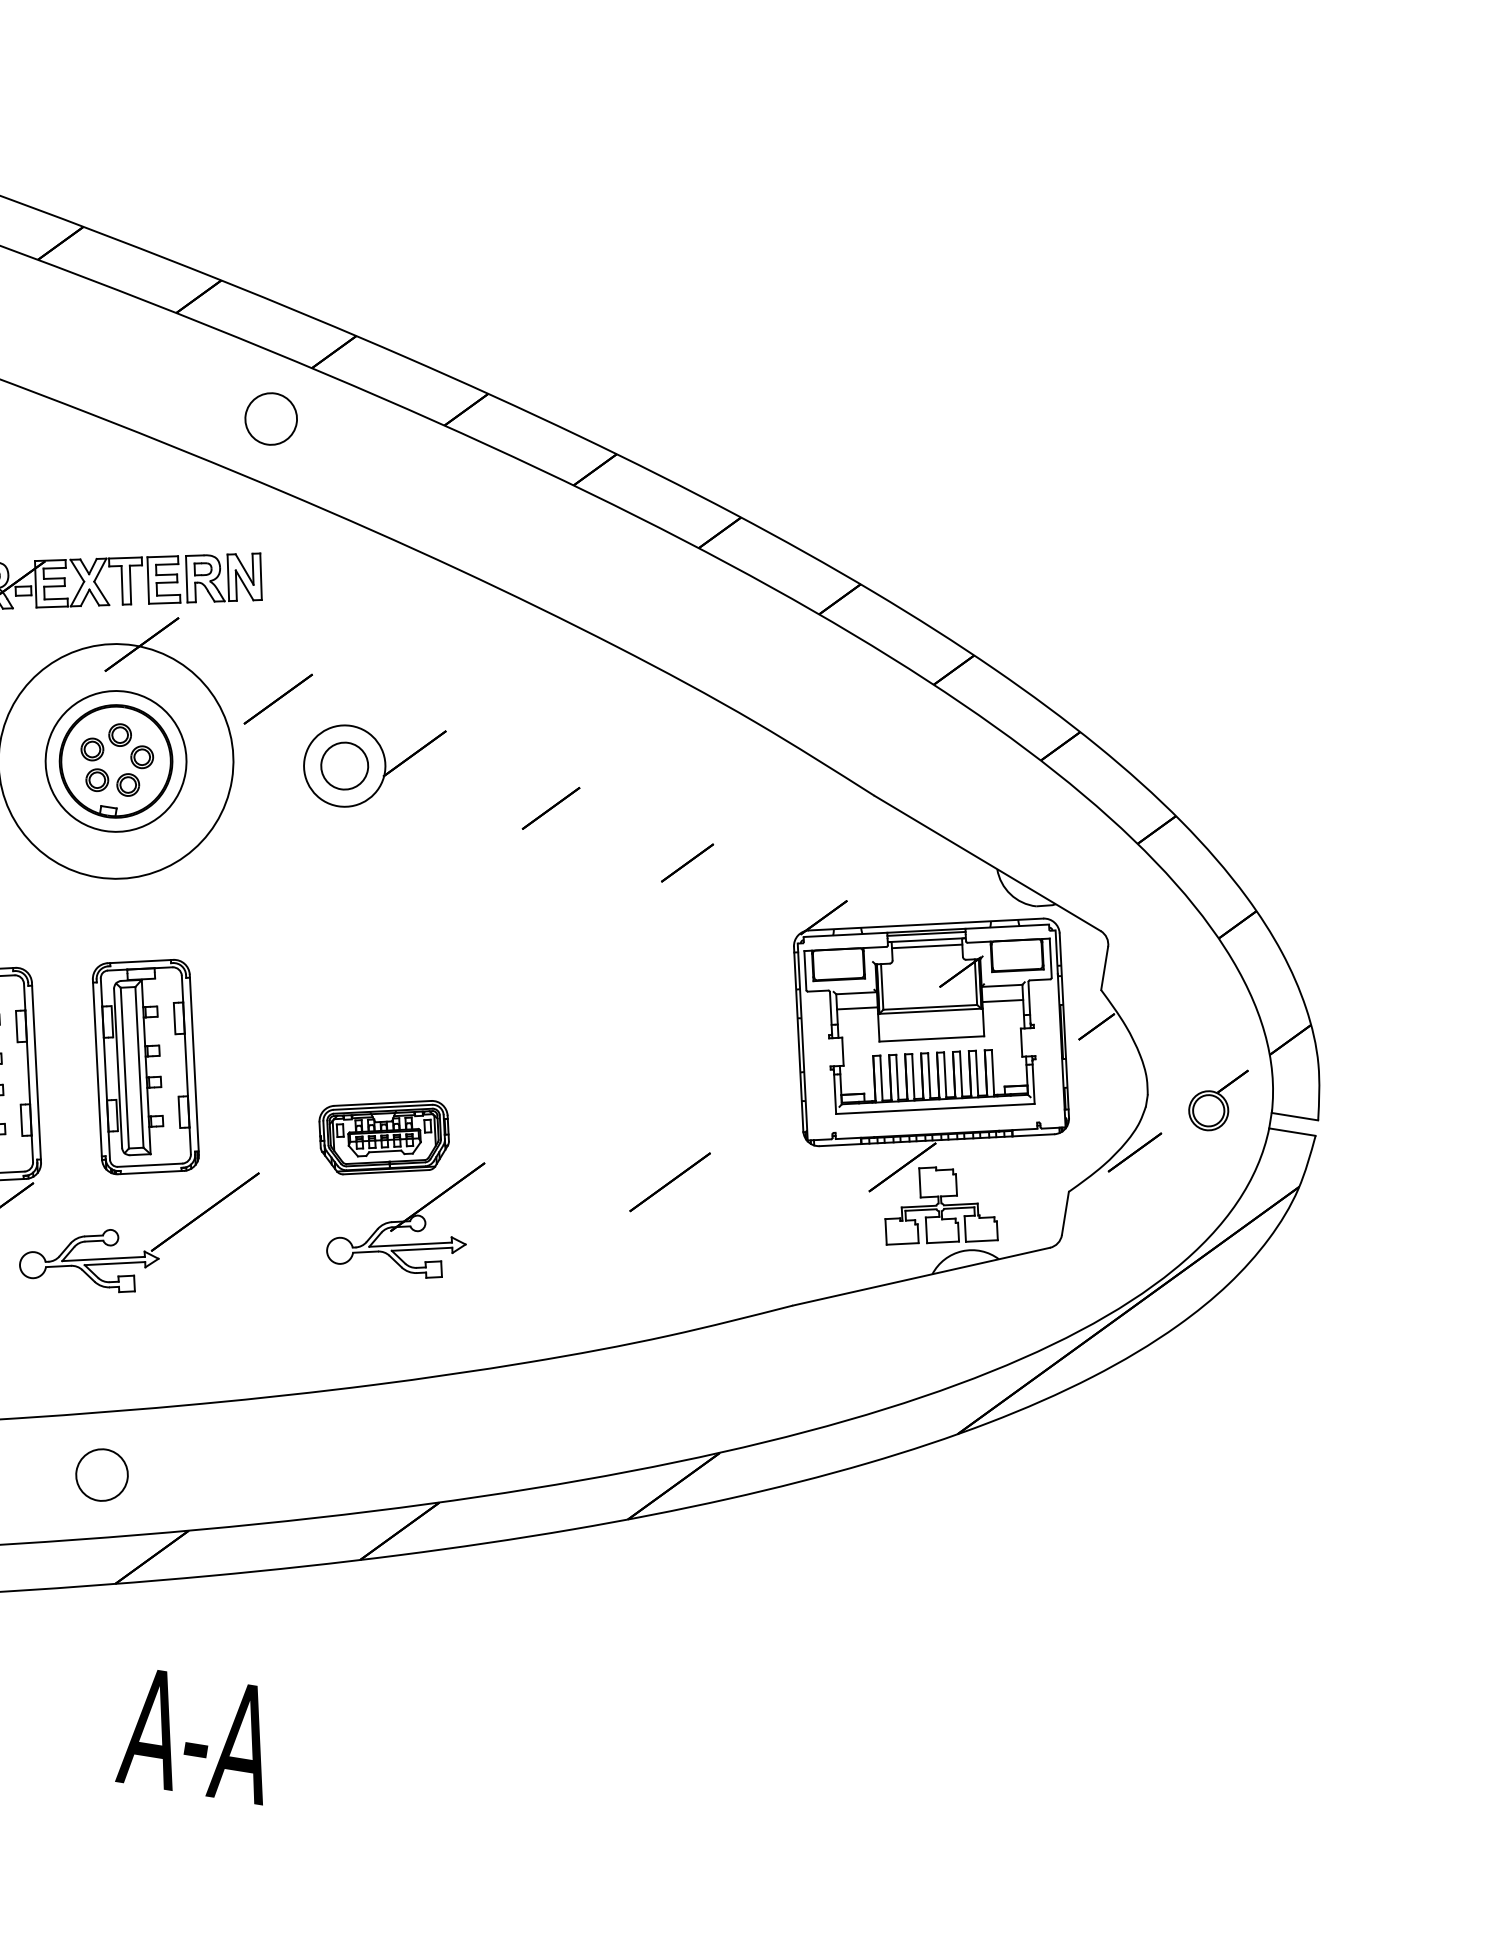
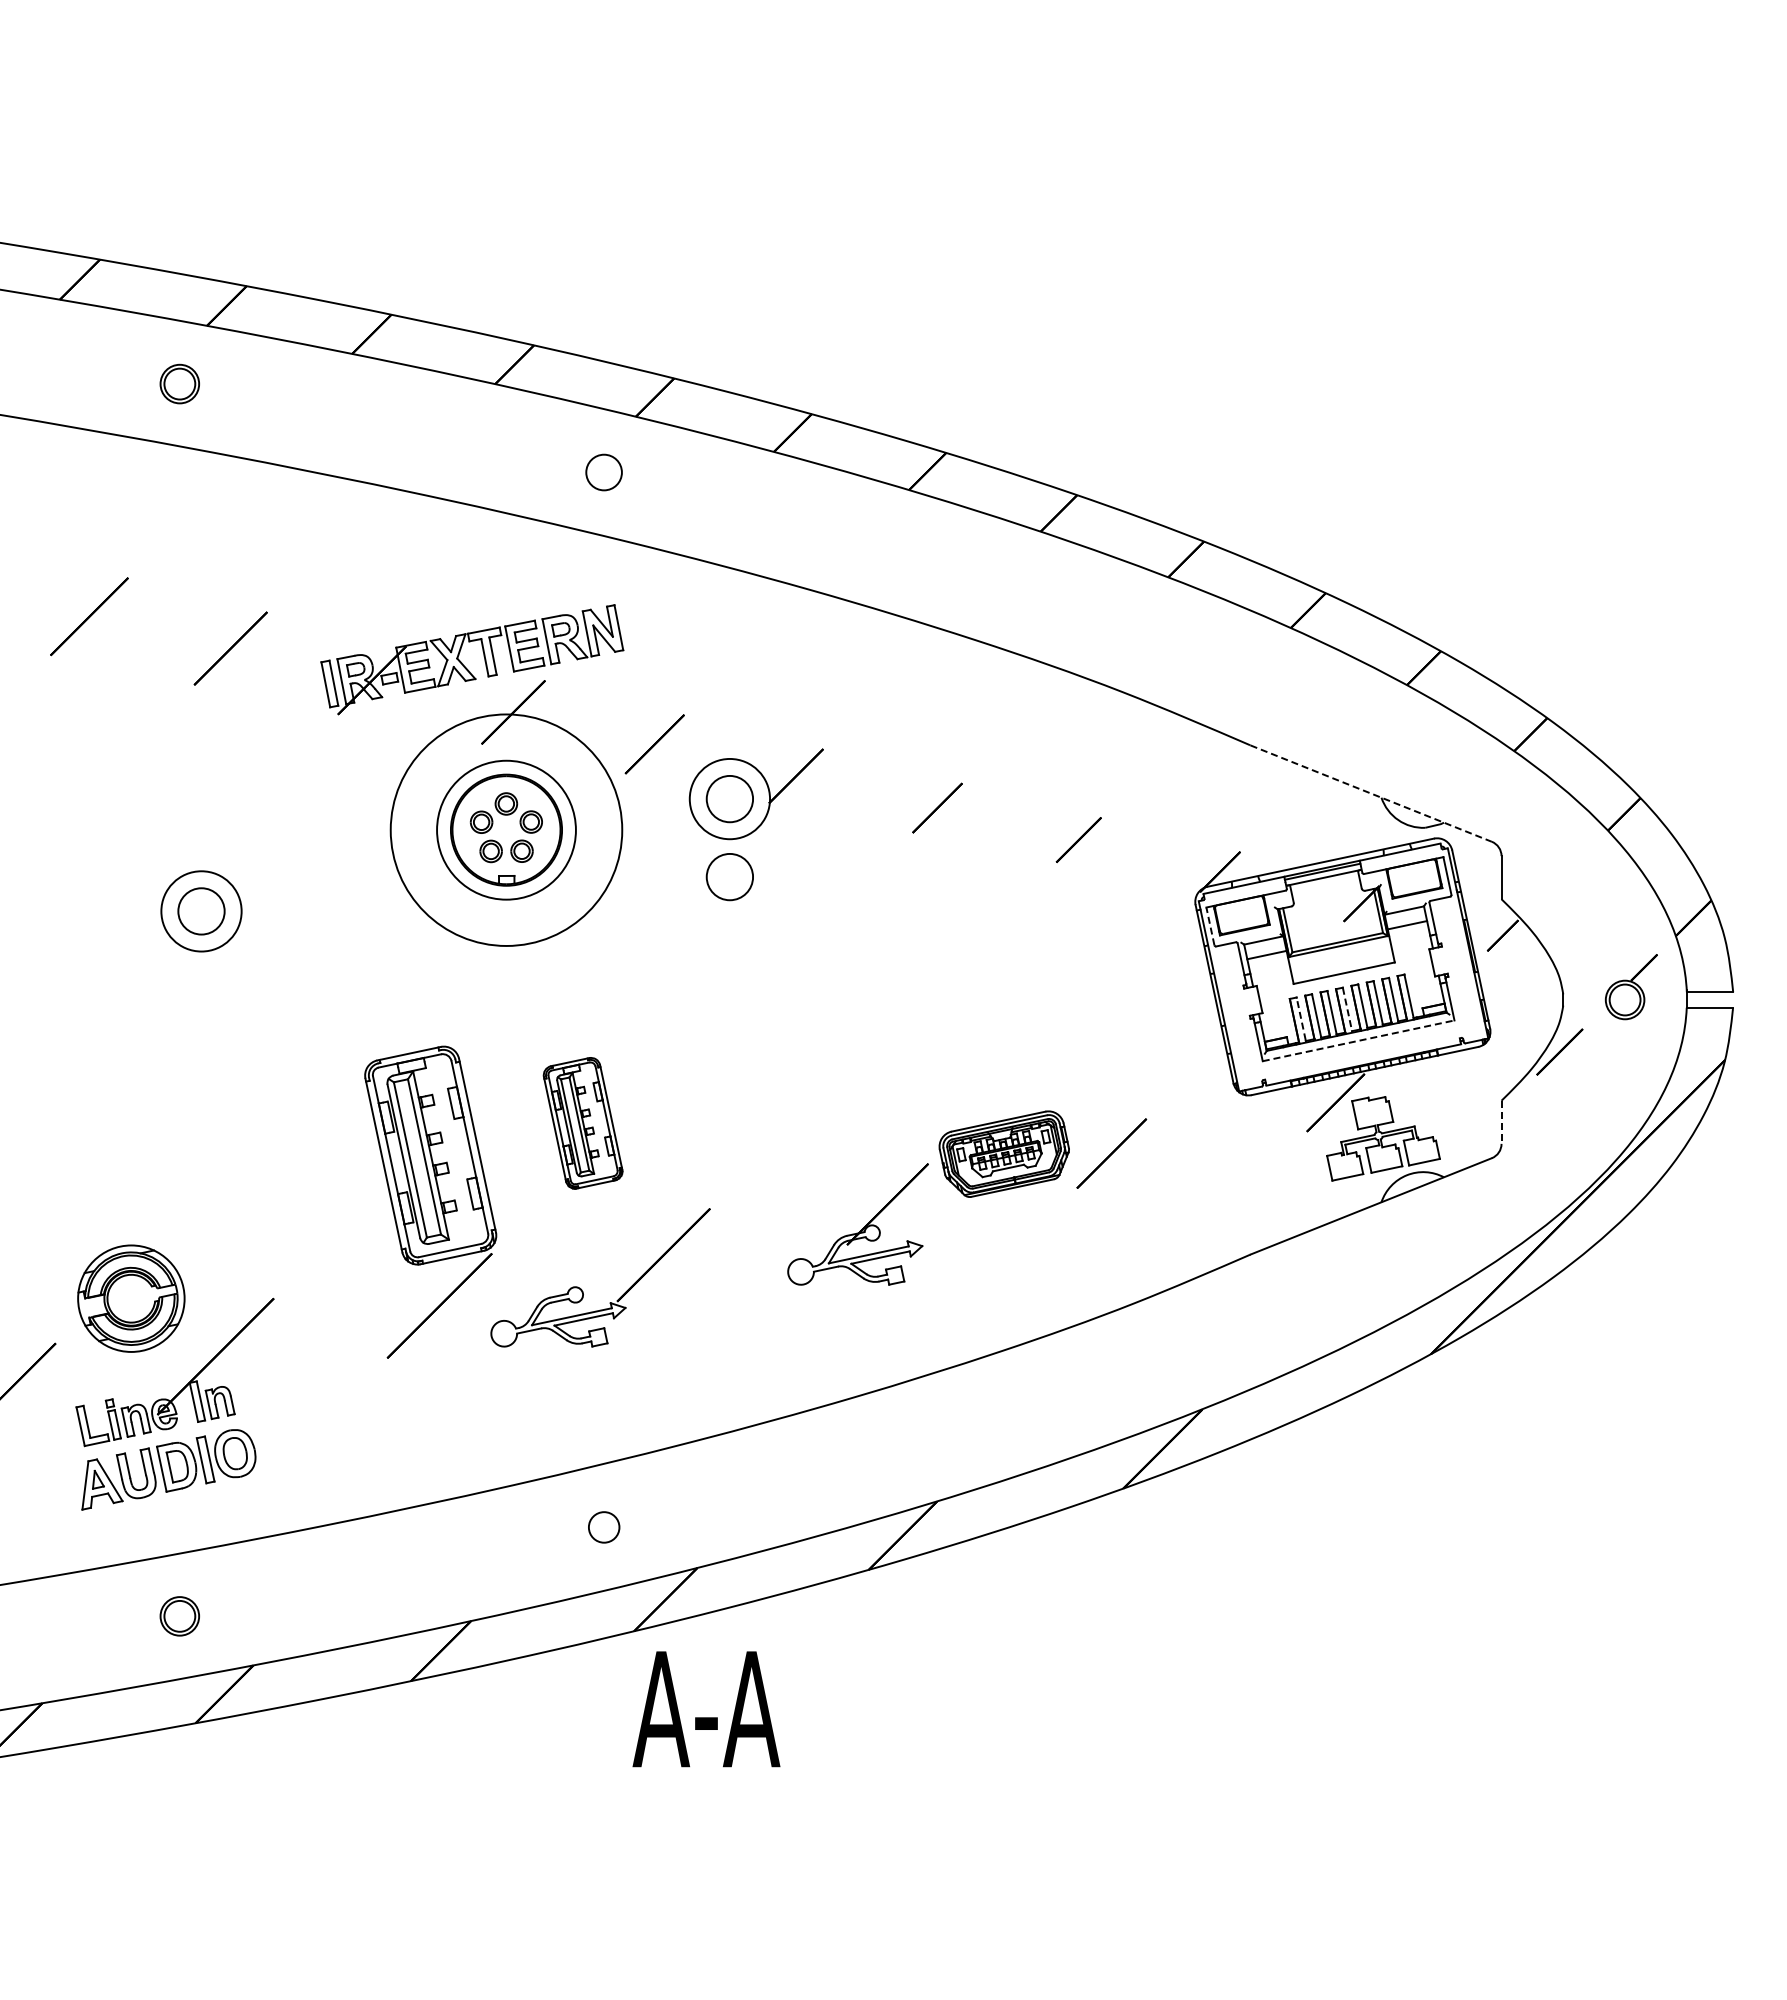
circle: (270, 418) -> (603, 472), size x0.7
circle: (331, 844) -> (729, 877), added
line: (987, 863) -> (1371, 793), solid -> dashed
line: (927, 946) -> (1325, 883), removed
line: (805, 969) -> (1210, 925), solid -> dashed
part: (145, 1067) -> (582, 1123), size x0.6
line: (929, 1075) -> (1347, 1009), solid -> dashed
line: (881, 1077) -> (1301, 1018), solid -> dashed
line: (936, 1108) -> (1359, 1040), solid -> dashed
part: (382, 1136) -> (1003, 1153), moved
line: (1065, 1213) -> (1501, 1122), solid -> dashed
circle: (101, 1474) -> (603, 1526), size x0.6
text: (198, 1735) -> (706, 1709), moved

